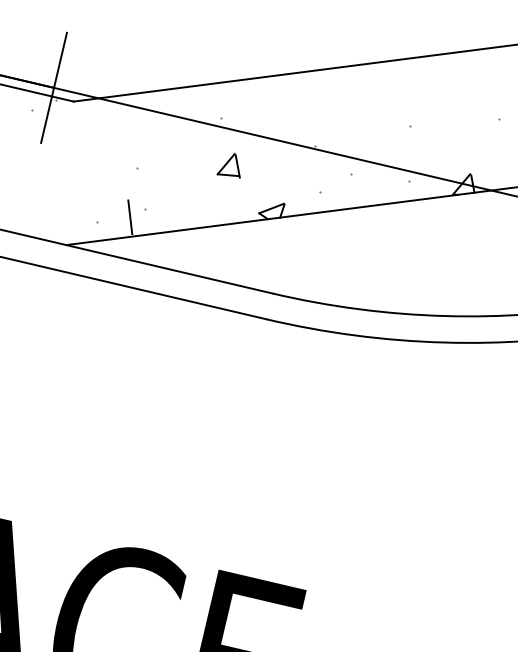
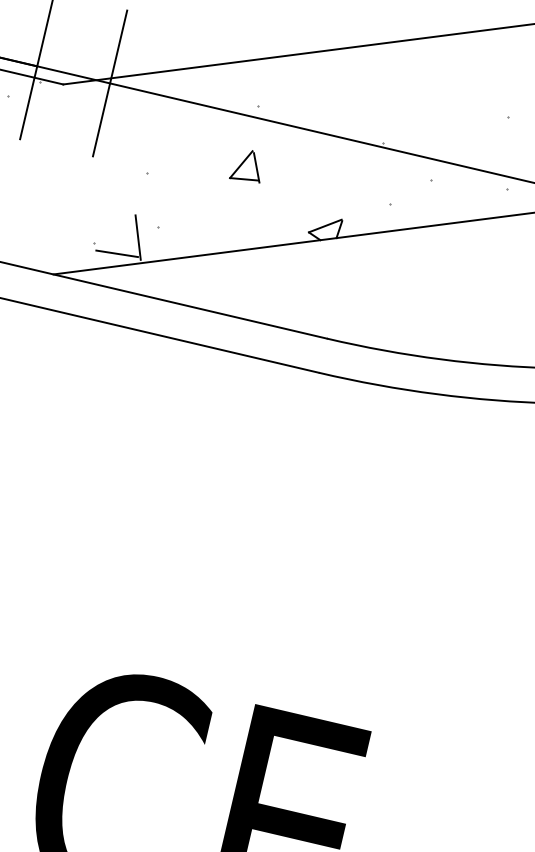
line: (108, 100) -> (109, 83), added
part: (228, 165) -> (244, 166), moved
line: (114, 229) -> (117, 253), added

